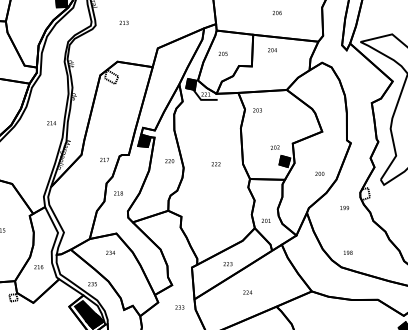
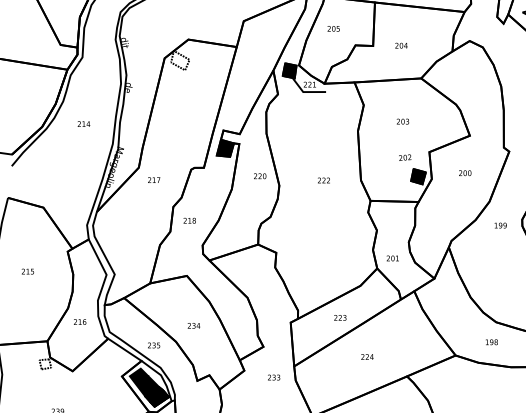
text: (272, 50) -> (401, 46), moved
text: (257, 110) -> (402, 121), moved
text: (51, 123) -> (83, 124), moved
text: (104, 159) -> (153, 179), moved
text: (319, 173) -> (464, 172), moved
text: (344, 208) -> (500, 226), moved
text: (110, 252) -> (193, 325), moved
text: (348, 252) -> (492, 341), moved

